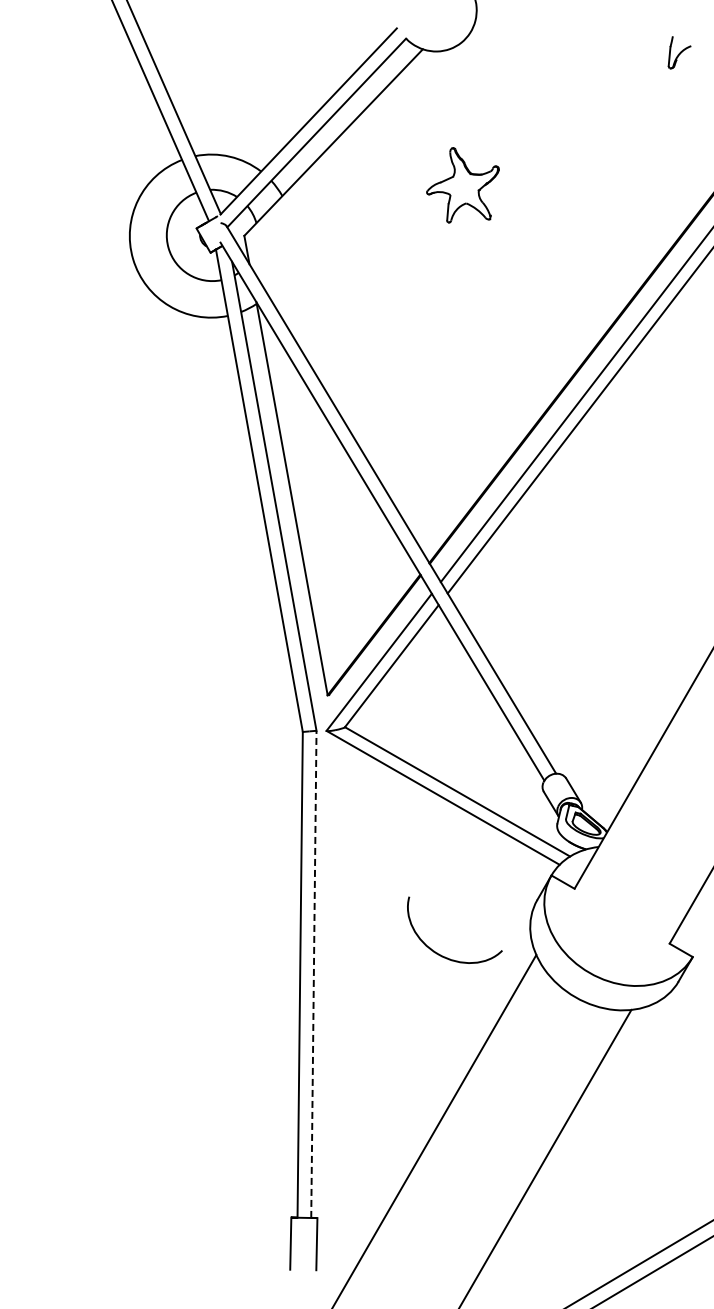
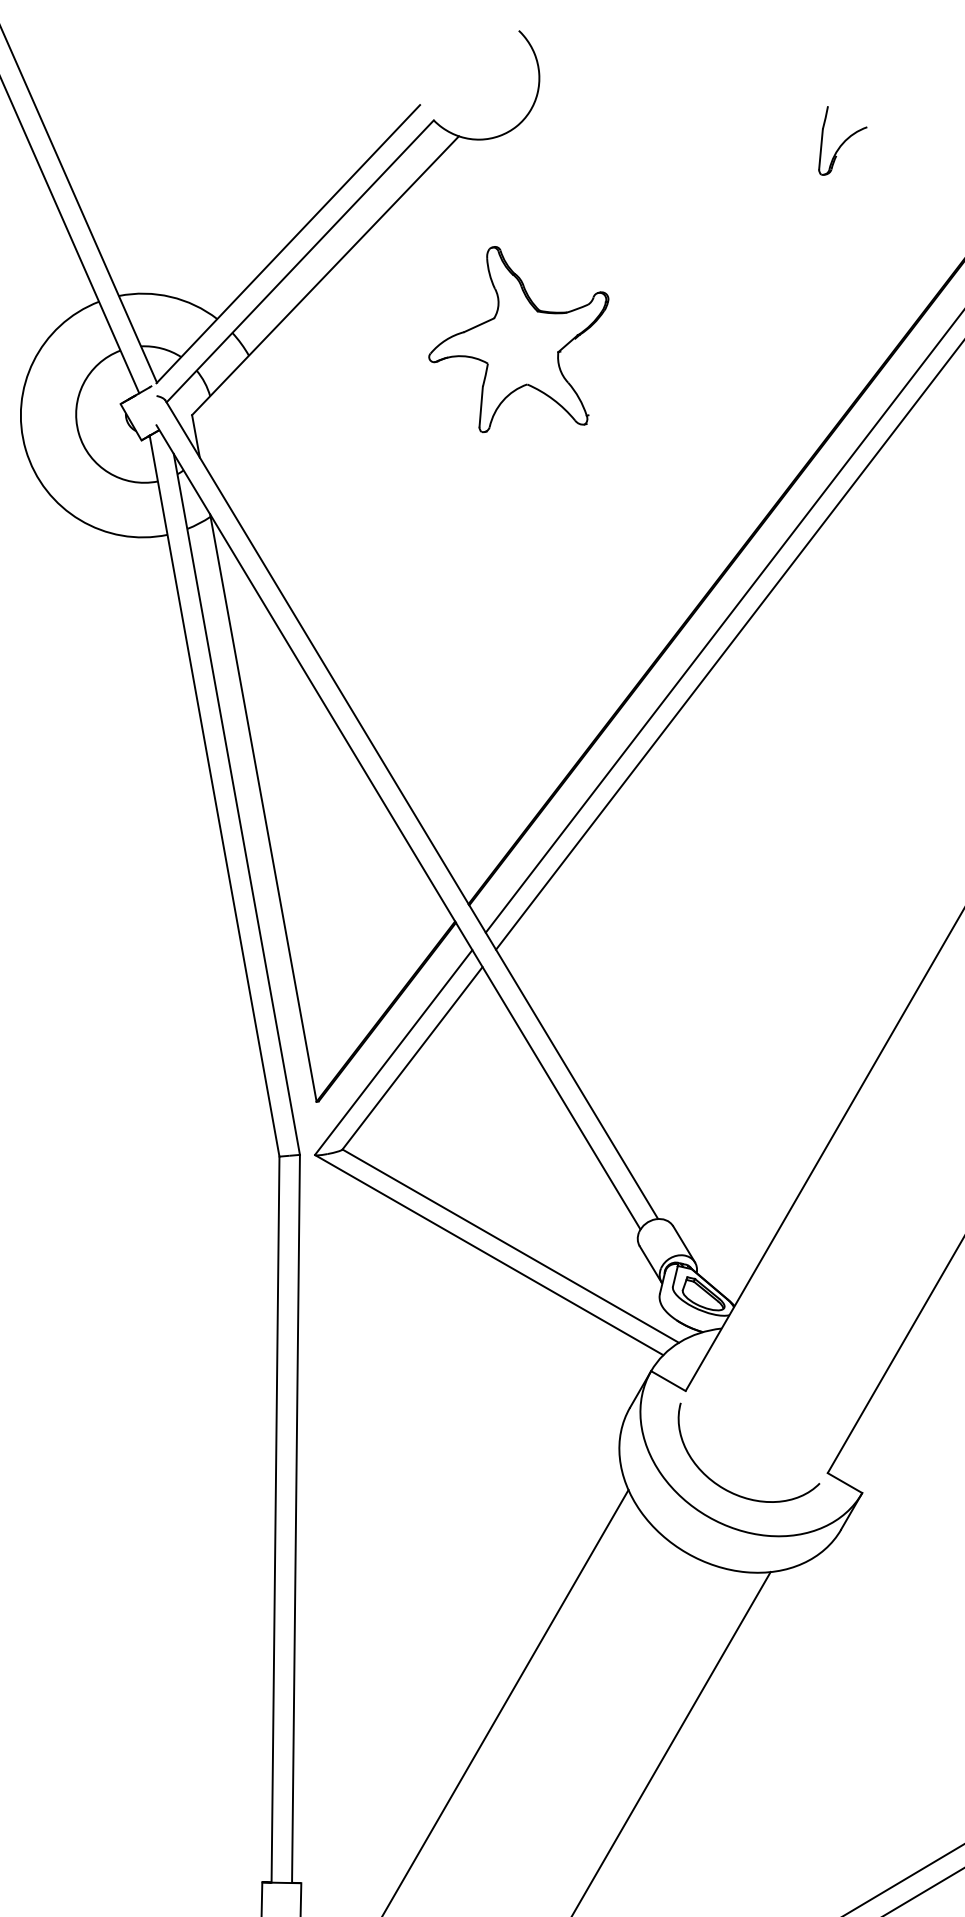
part: (679, 52) -> (842, 141), size x1.43
part: (462, 185) -> (518, 339), size x1.67
curve: (439, 953) -> (725, 1487), moved
line: (313, 974) -> (295, 1519), dashed -> solid

